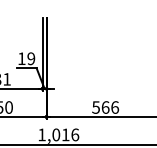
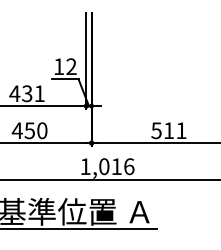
text: (31, 58) -> (71, 66), 19 -> 12
text: (110, 107) -> (175, 130), 566 -> 511

